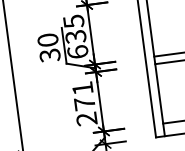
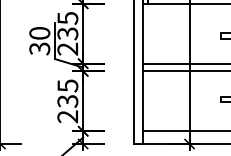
text: (77, 51) -> (67, 48), 635 -> 235
text: (83, 96) -> (67, 93), 271 -> 235

